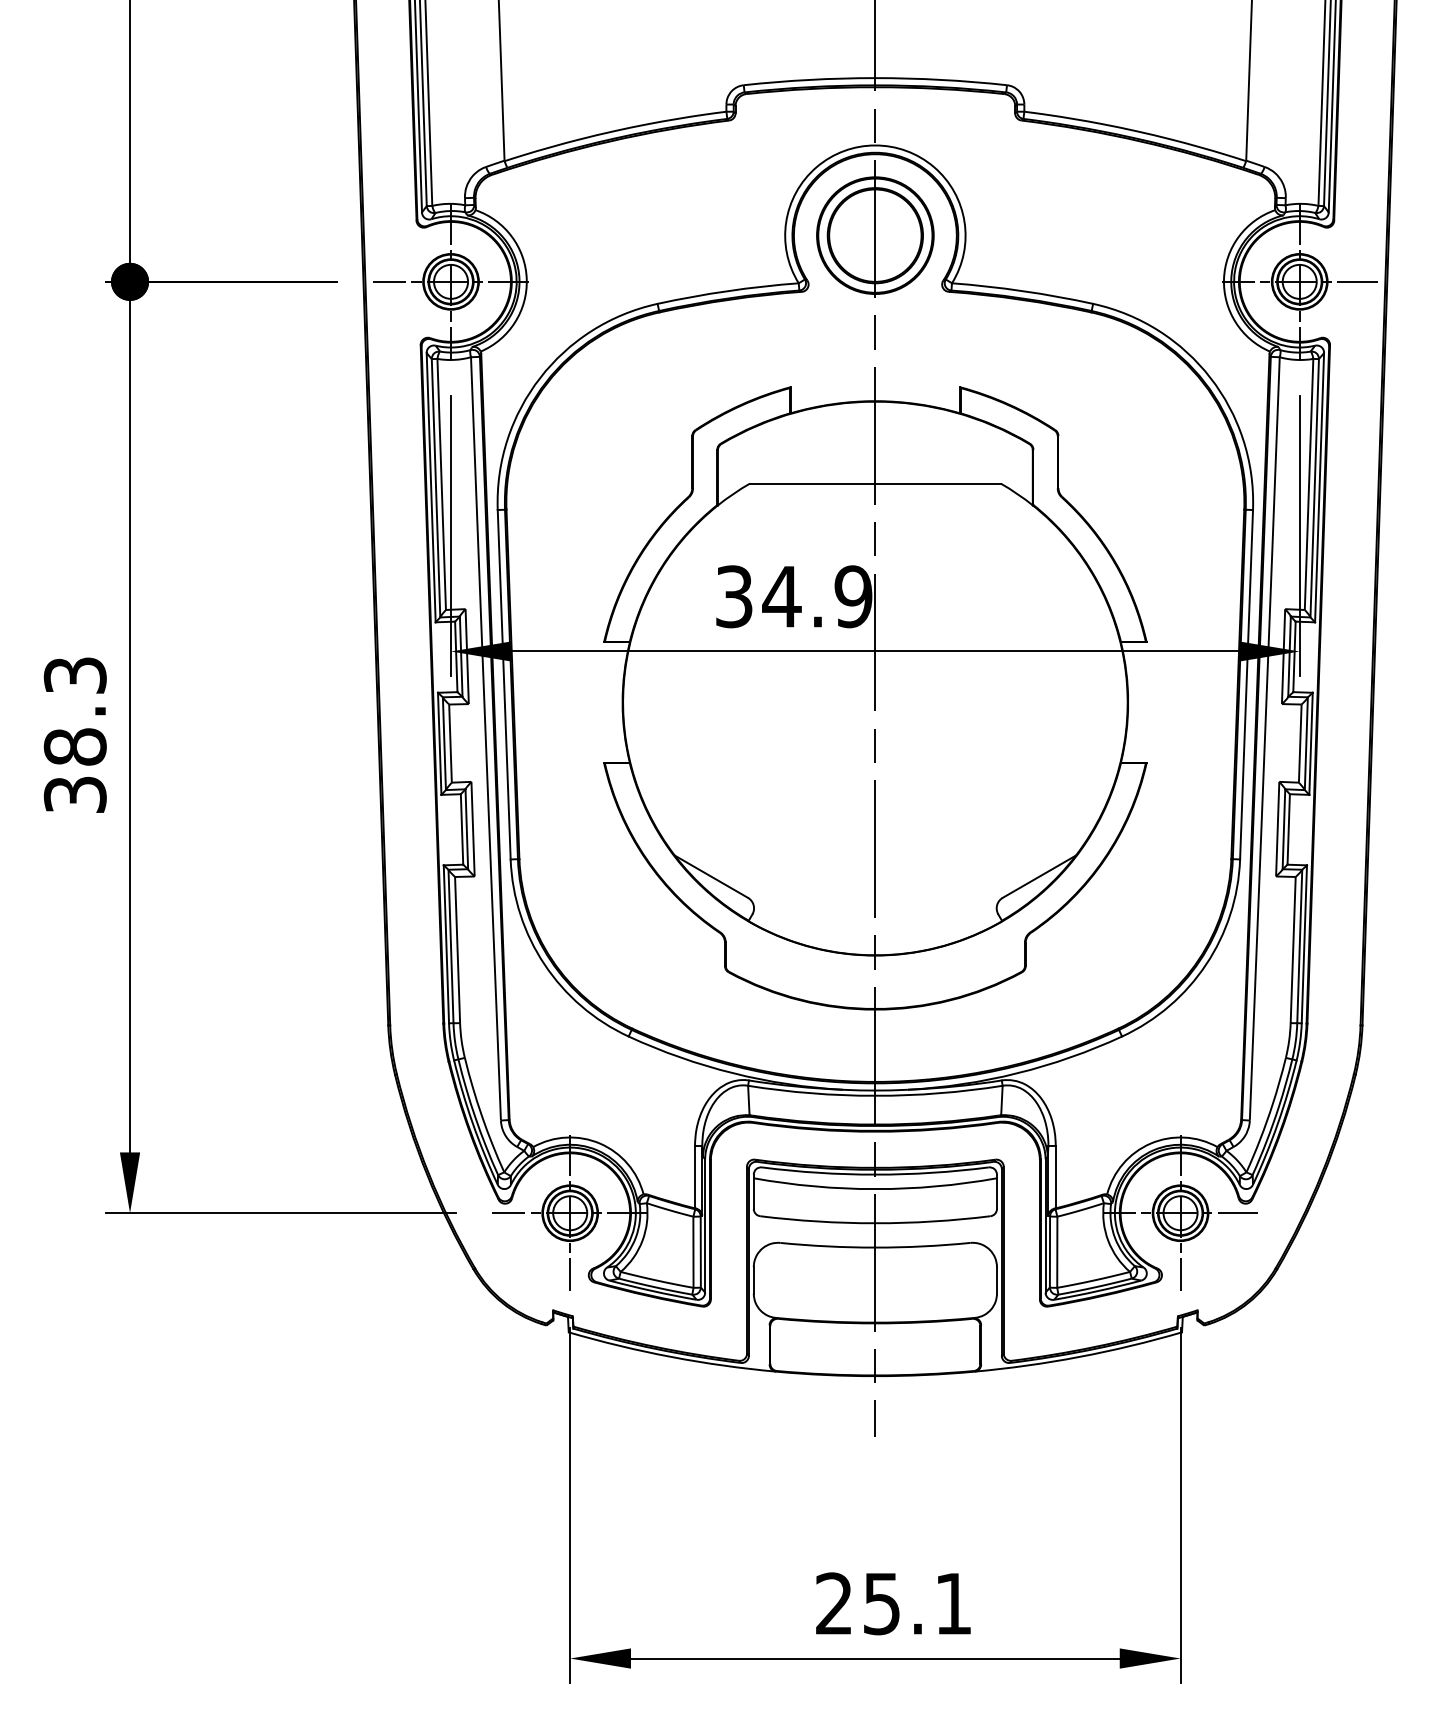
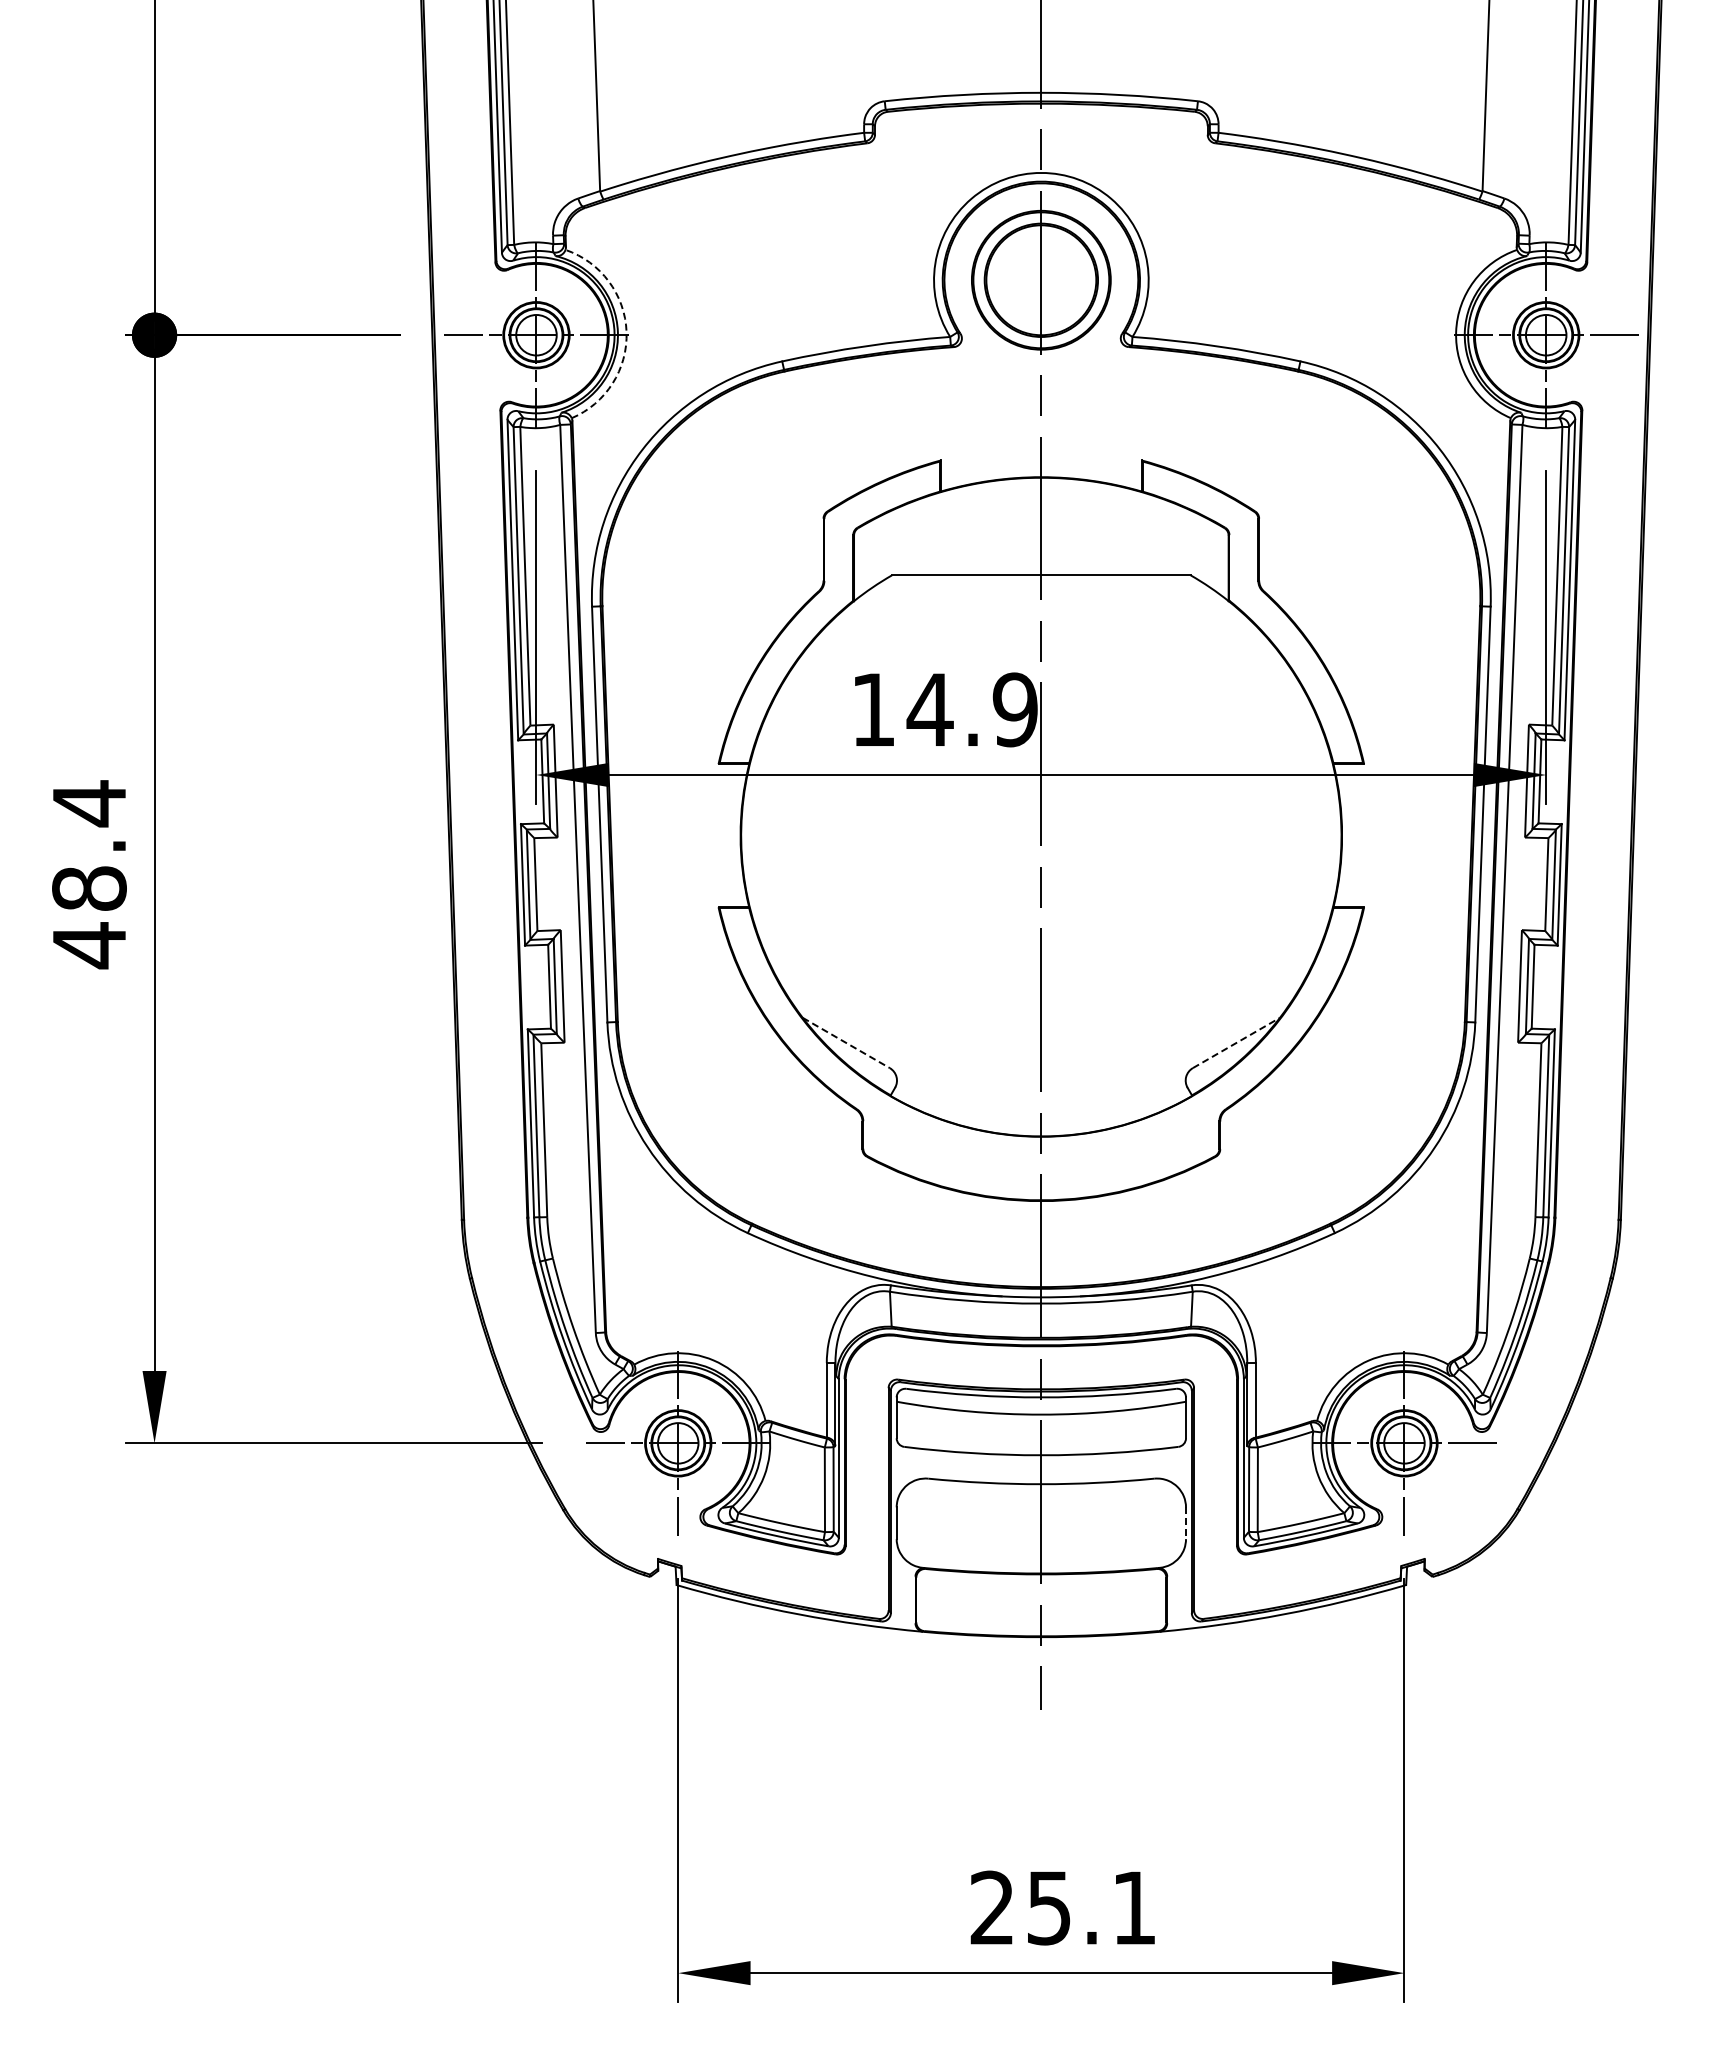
arc: (526, 278) -> (626, 331), solid -> dashed
text: (734, 596) -> (873, 709), 34.9 -> 14.9
text: (75, 735) -> (89, 874), 38.3 -> 48.4
line: (1039, 876) -> (1236, 1042), solid -> dashed
line: (711, 877) -> (846, 1043), solid -> dashed
line: (997, 1280) -> (1186, 1523), solid -> dashed

